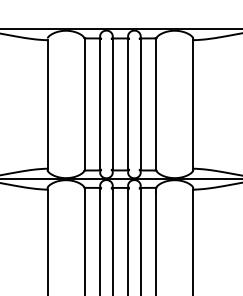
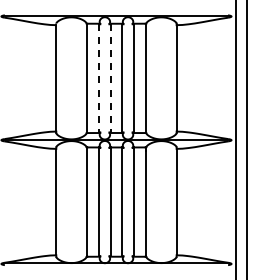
line: (99, 104) -> (99, 78), solid -> dashed
line: (113, 104) -> (110, 78), solid -> dashed

